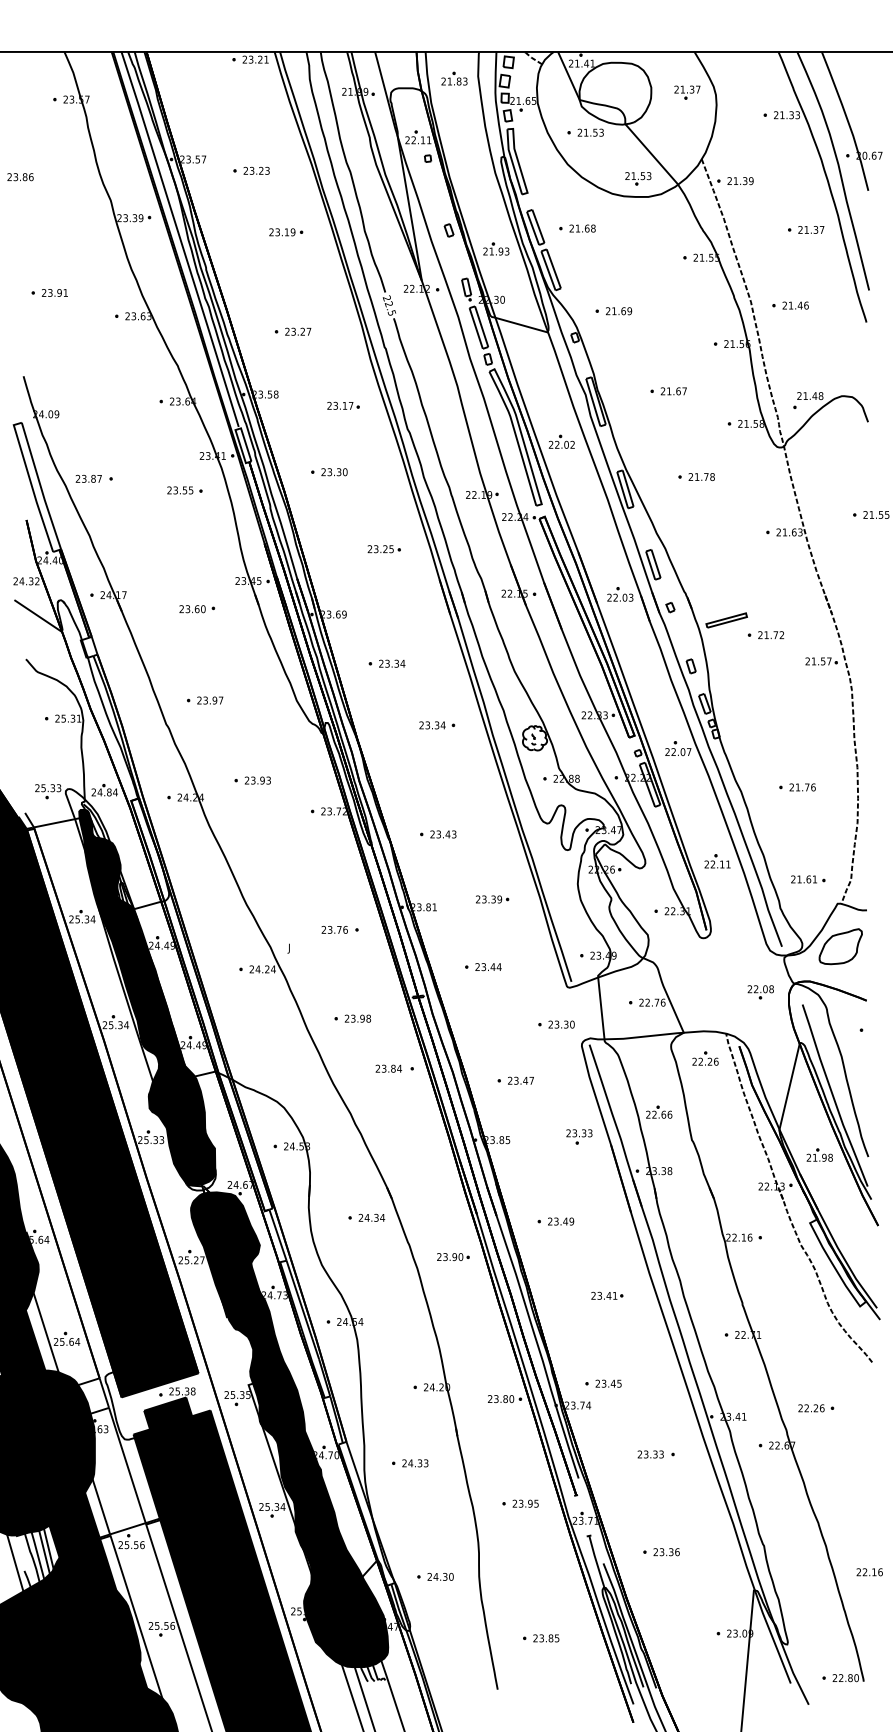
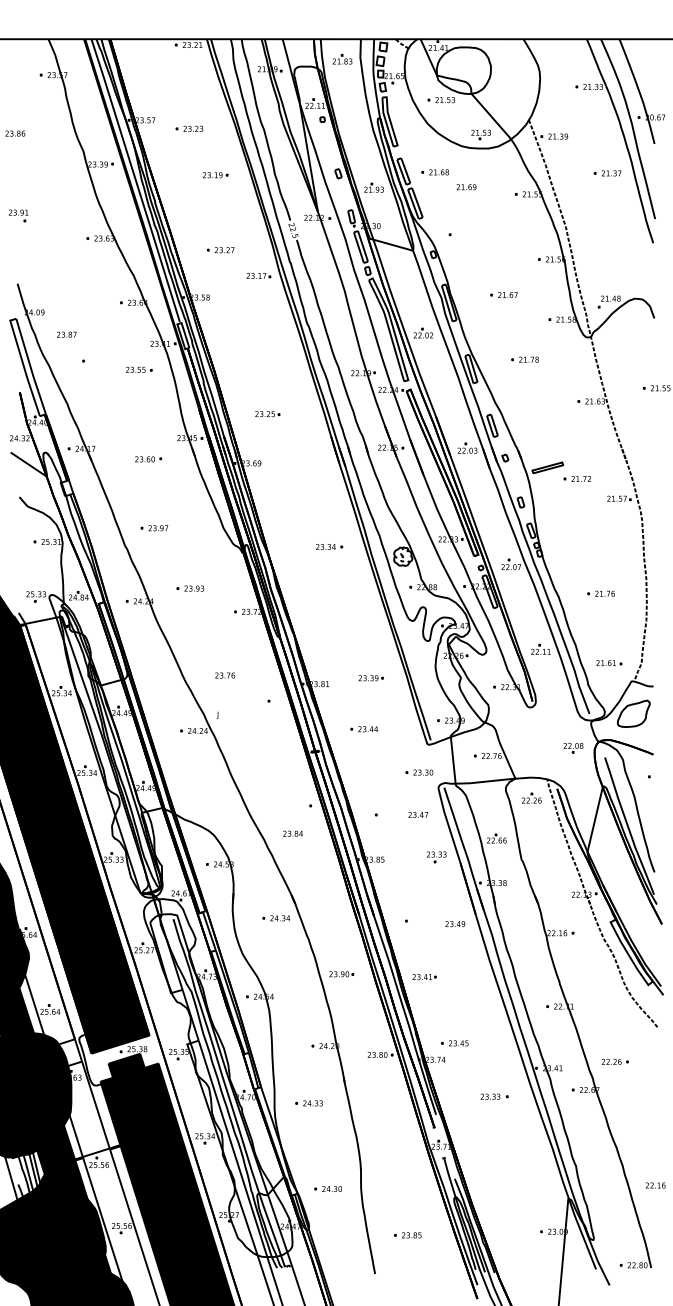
part: (687, 92) -> (518, 69), removed
text: (54, 292) -> (18, 212), moved
part: (790, 305) -> (595, 230), removed
text: (619, 311) -> (466, 187), moved
part: (343, 405) -> (258, 275), moved
part: (329, 472) -> (248, 356), removed
text: (88, 478) -> (66, 334), moved
part: (383, 549) -> (267, 414), moved
part: (386, 663) -> (291, 500), removed
part: (438, 834) -> (330, 629), removed
text: (334, 929) -> (224, 675), moved
fill: (147, 997) -> (111, 752), removed
part: (352, 1018) -> (265, 767), removed
text: (388, 1068) -> (292, 833), moved
text: (520, 1080) -> (417, 814), moved
part: (819, 1154) -> (617, 870), removed
text: (561, 1221) -> (455, 924), moved
part: (453, 1257) -> (341, 974), moved
part: (607, 1295) -> (424, 976), moved
fill: (289, 1429) -> (218, 1077), removed
part: (520, 1503) -> (392, 1133), removed
part: (661, 1552) -> (498, 1170), removed

